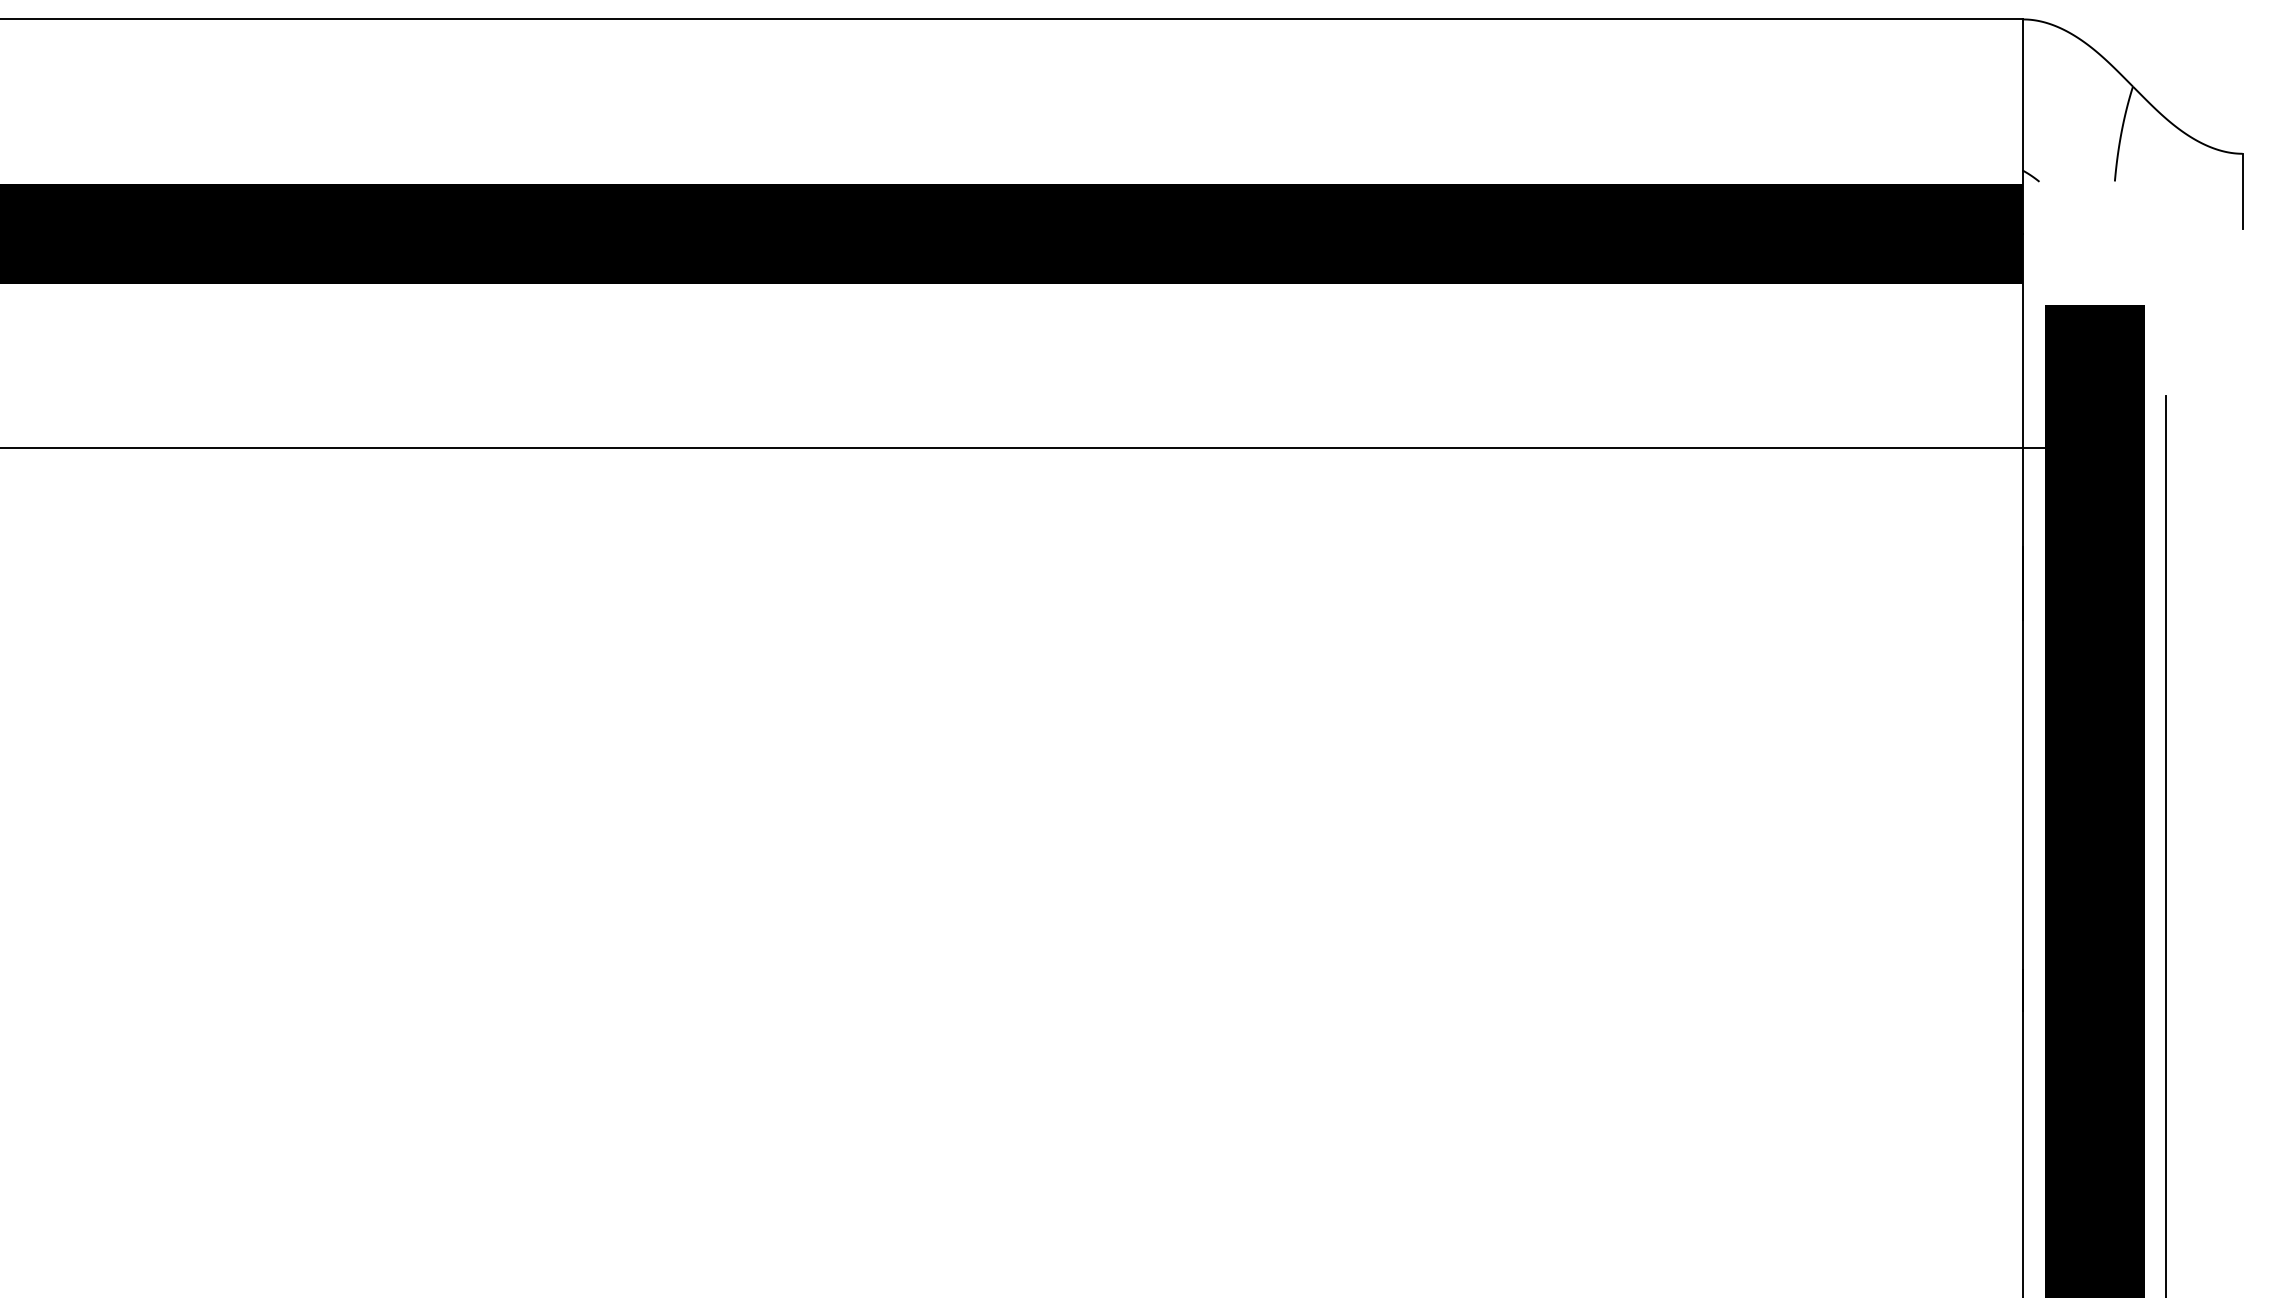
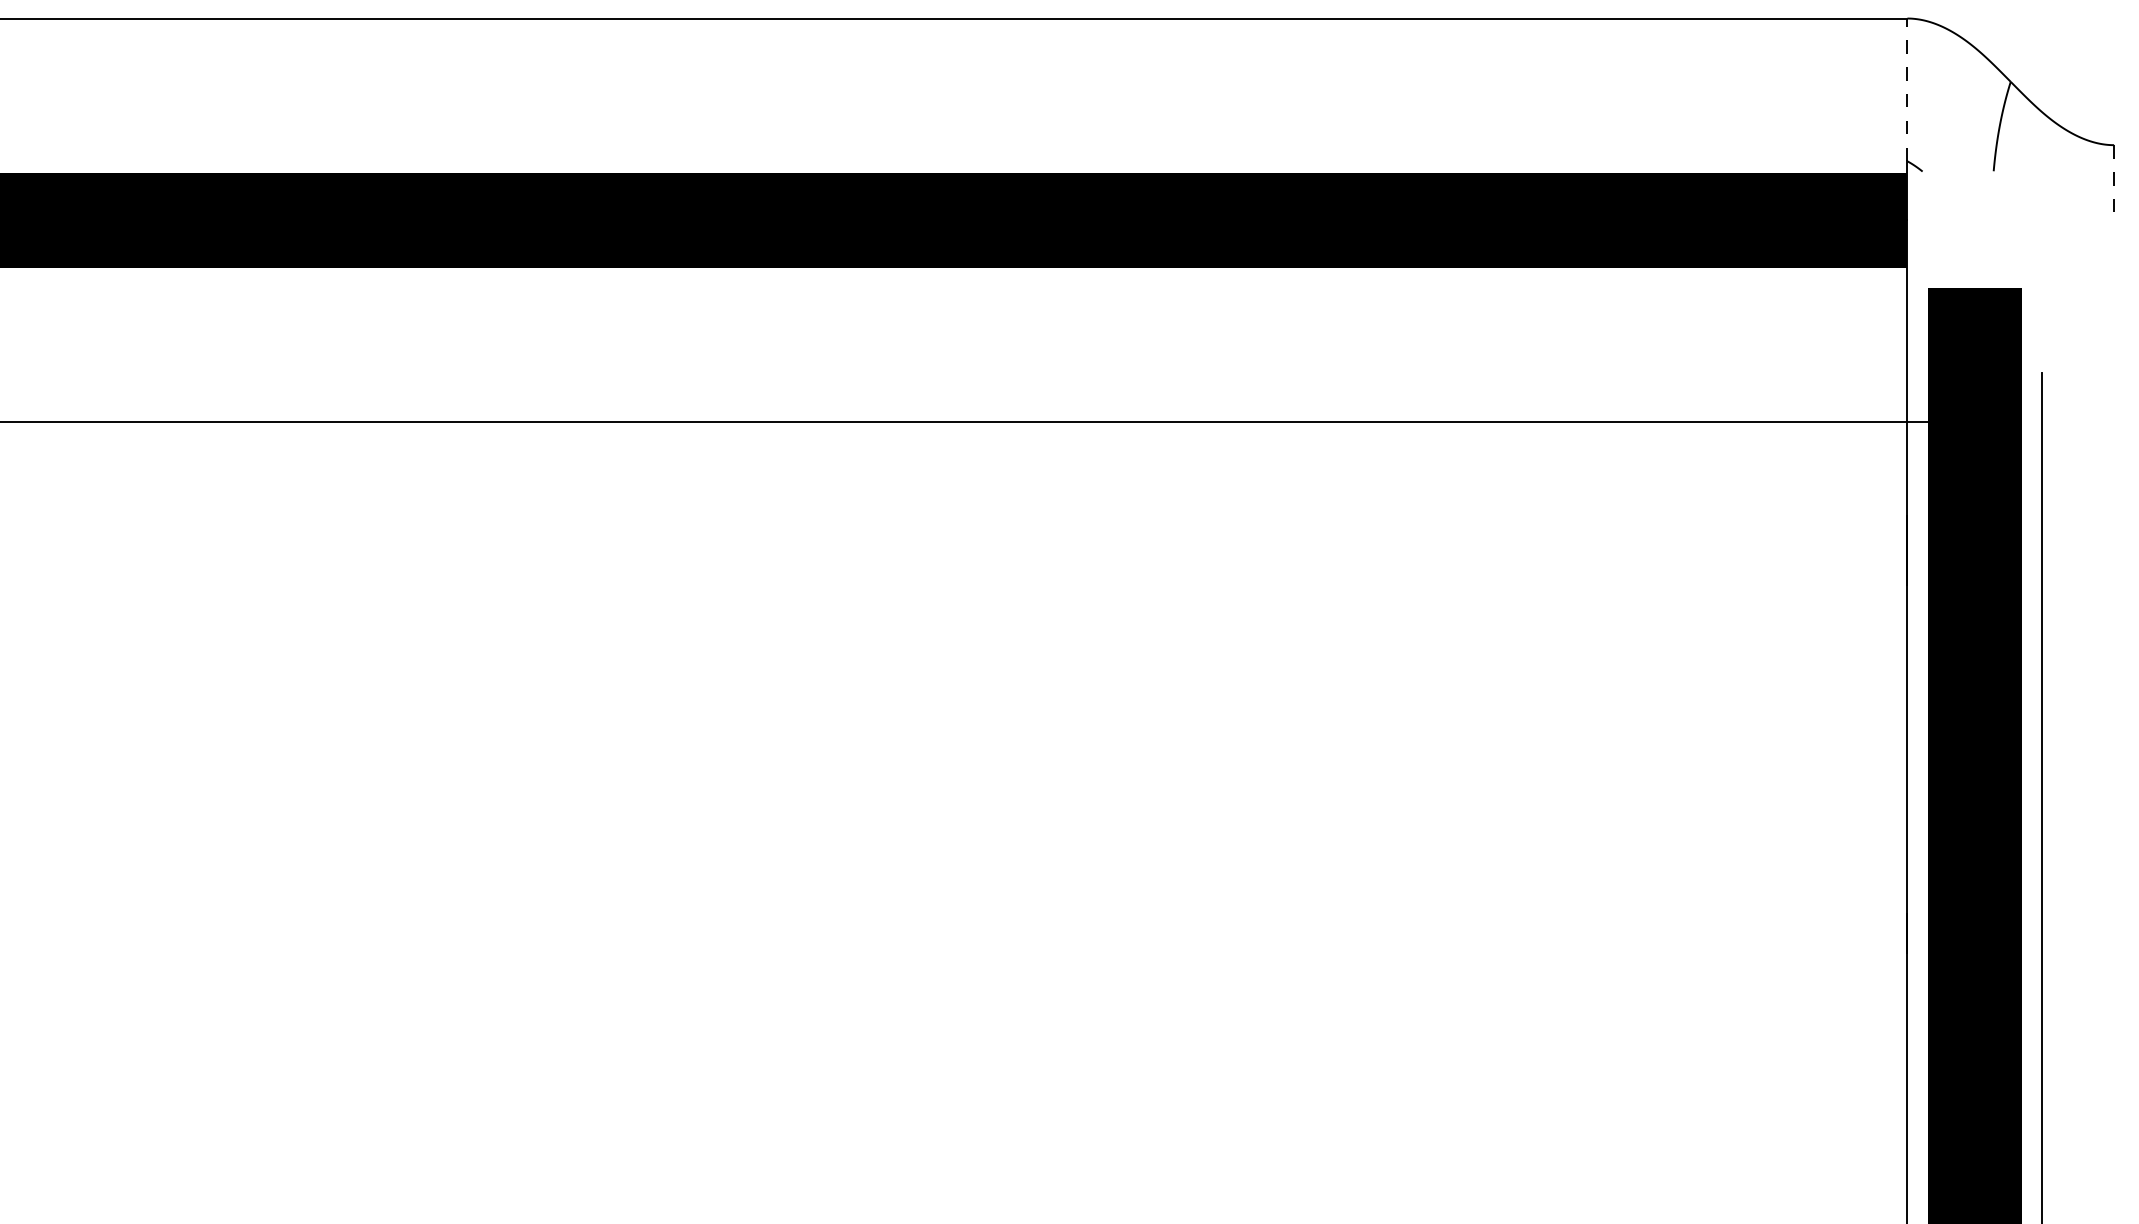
line: (2023, 94) -> (1907, 89), solid -> dashed
line: (2243, 191) -> (2114, 180), solid -> dashed

